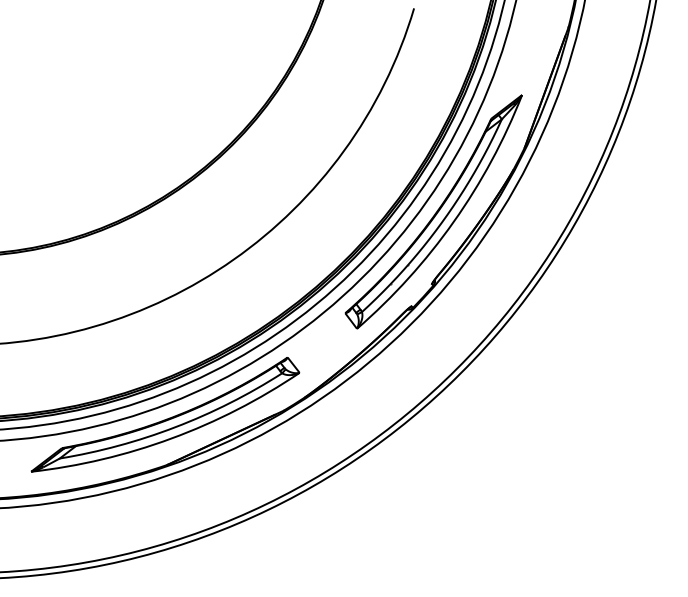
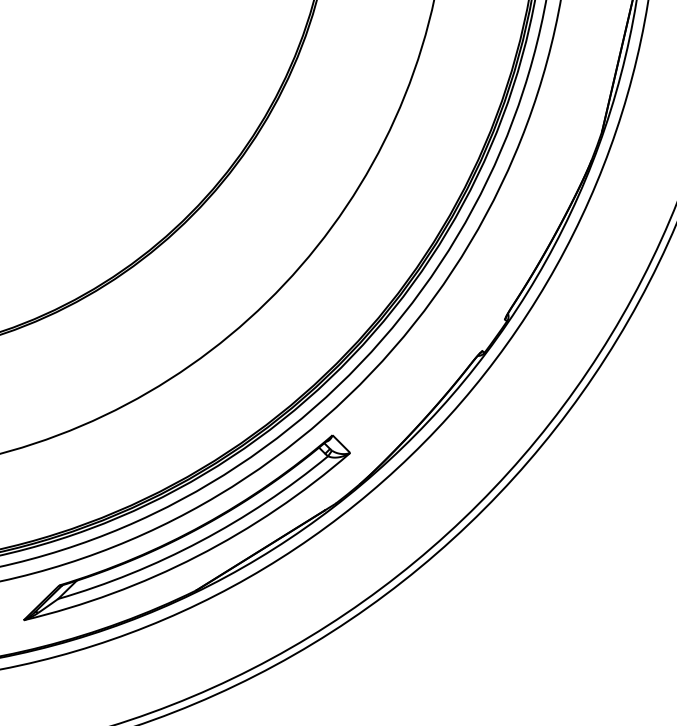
part: (433, 211) -> (495, 227), removed

